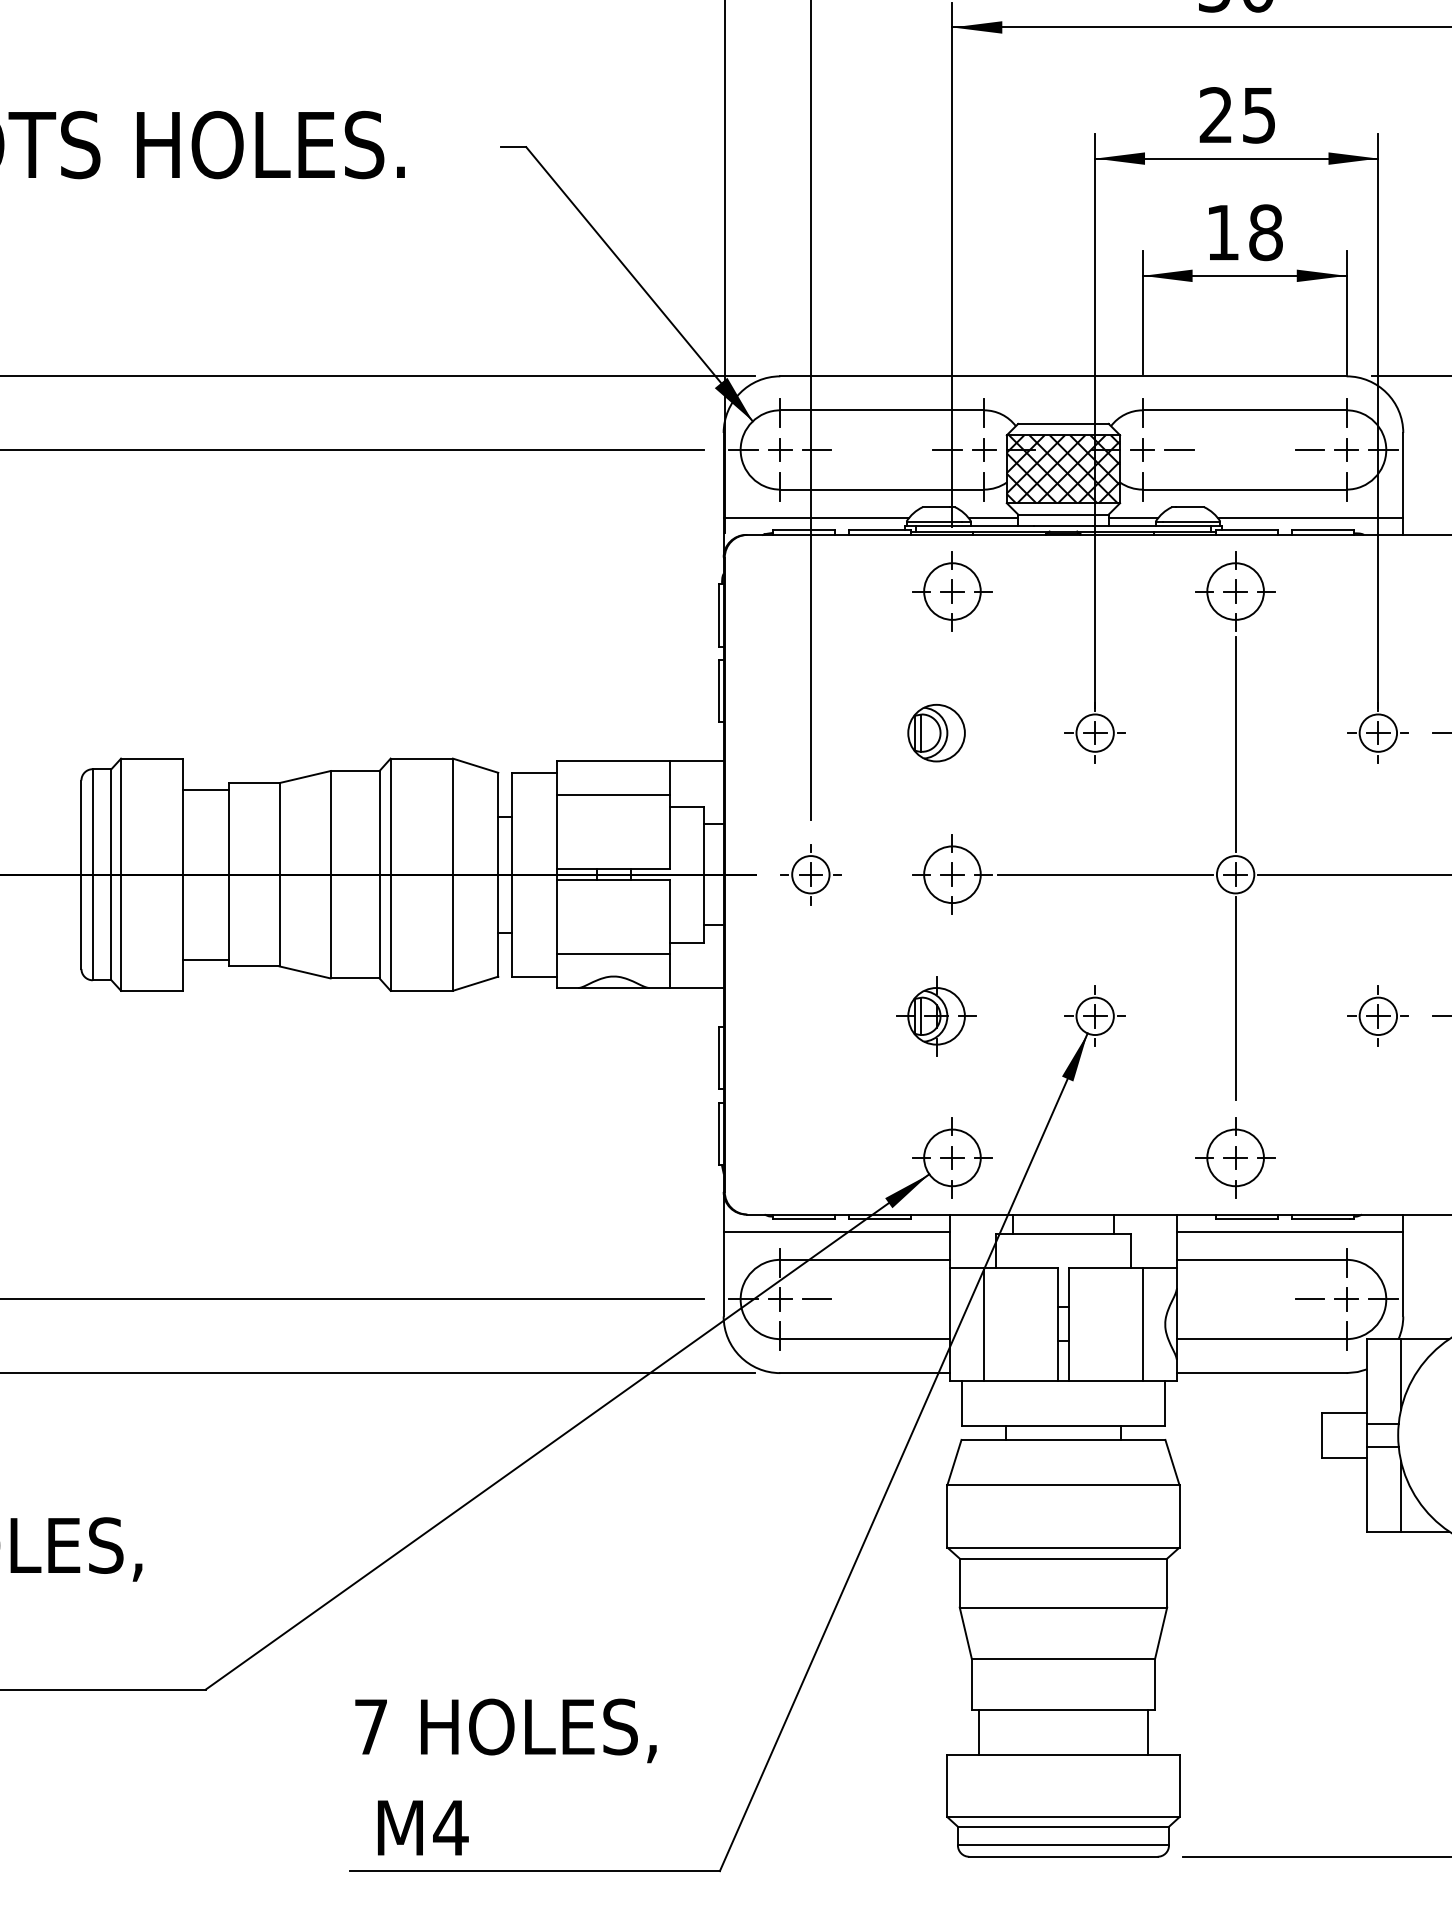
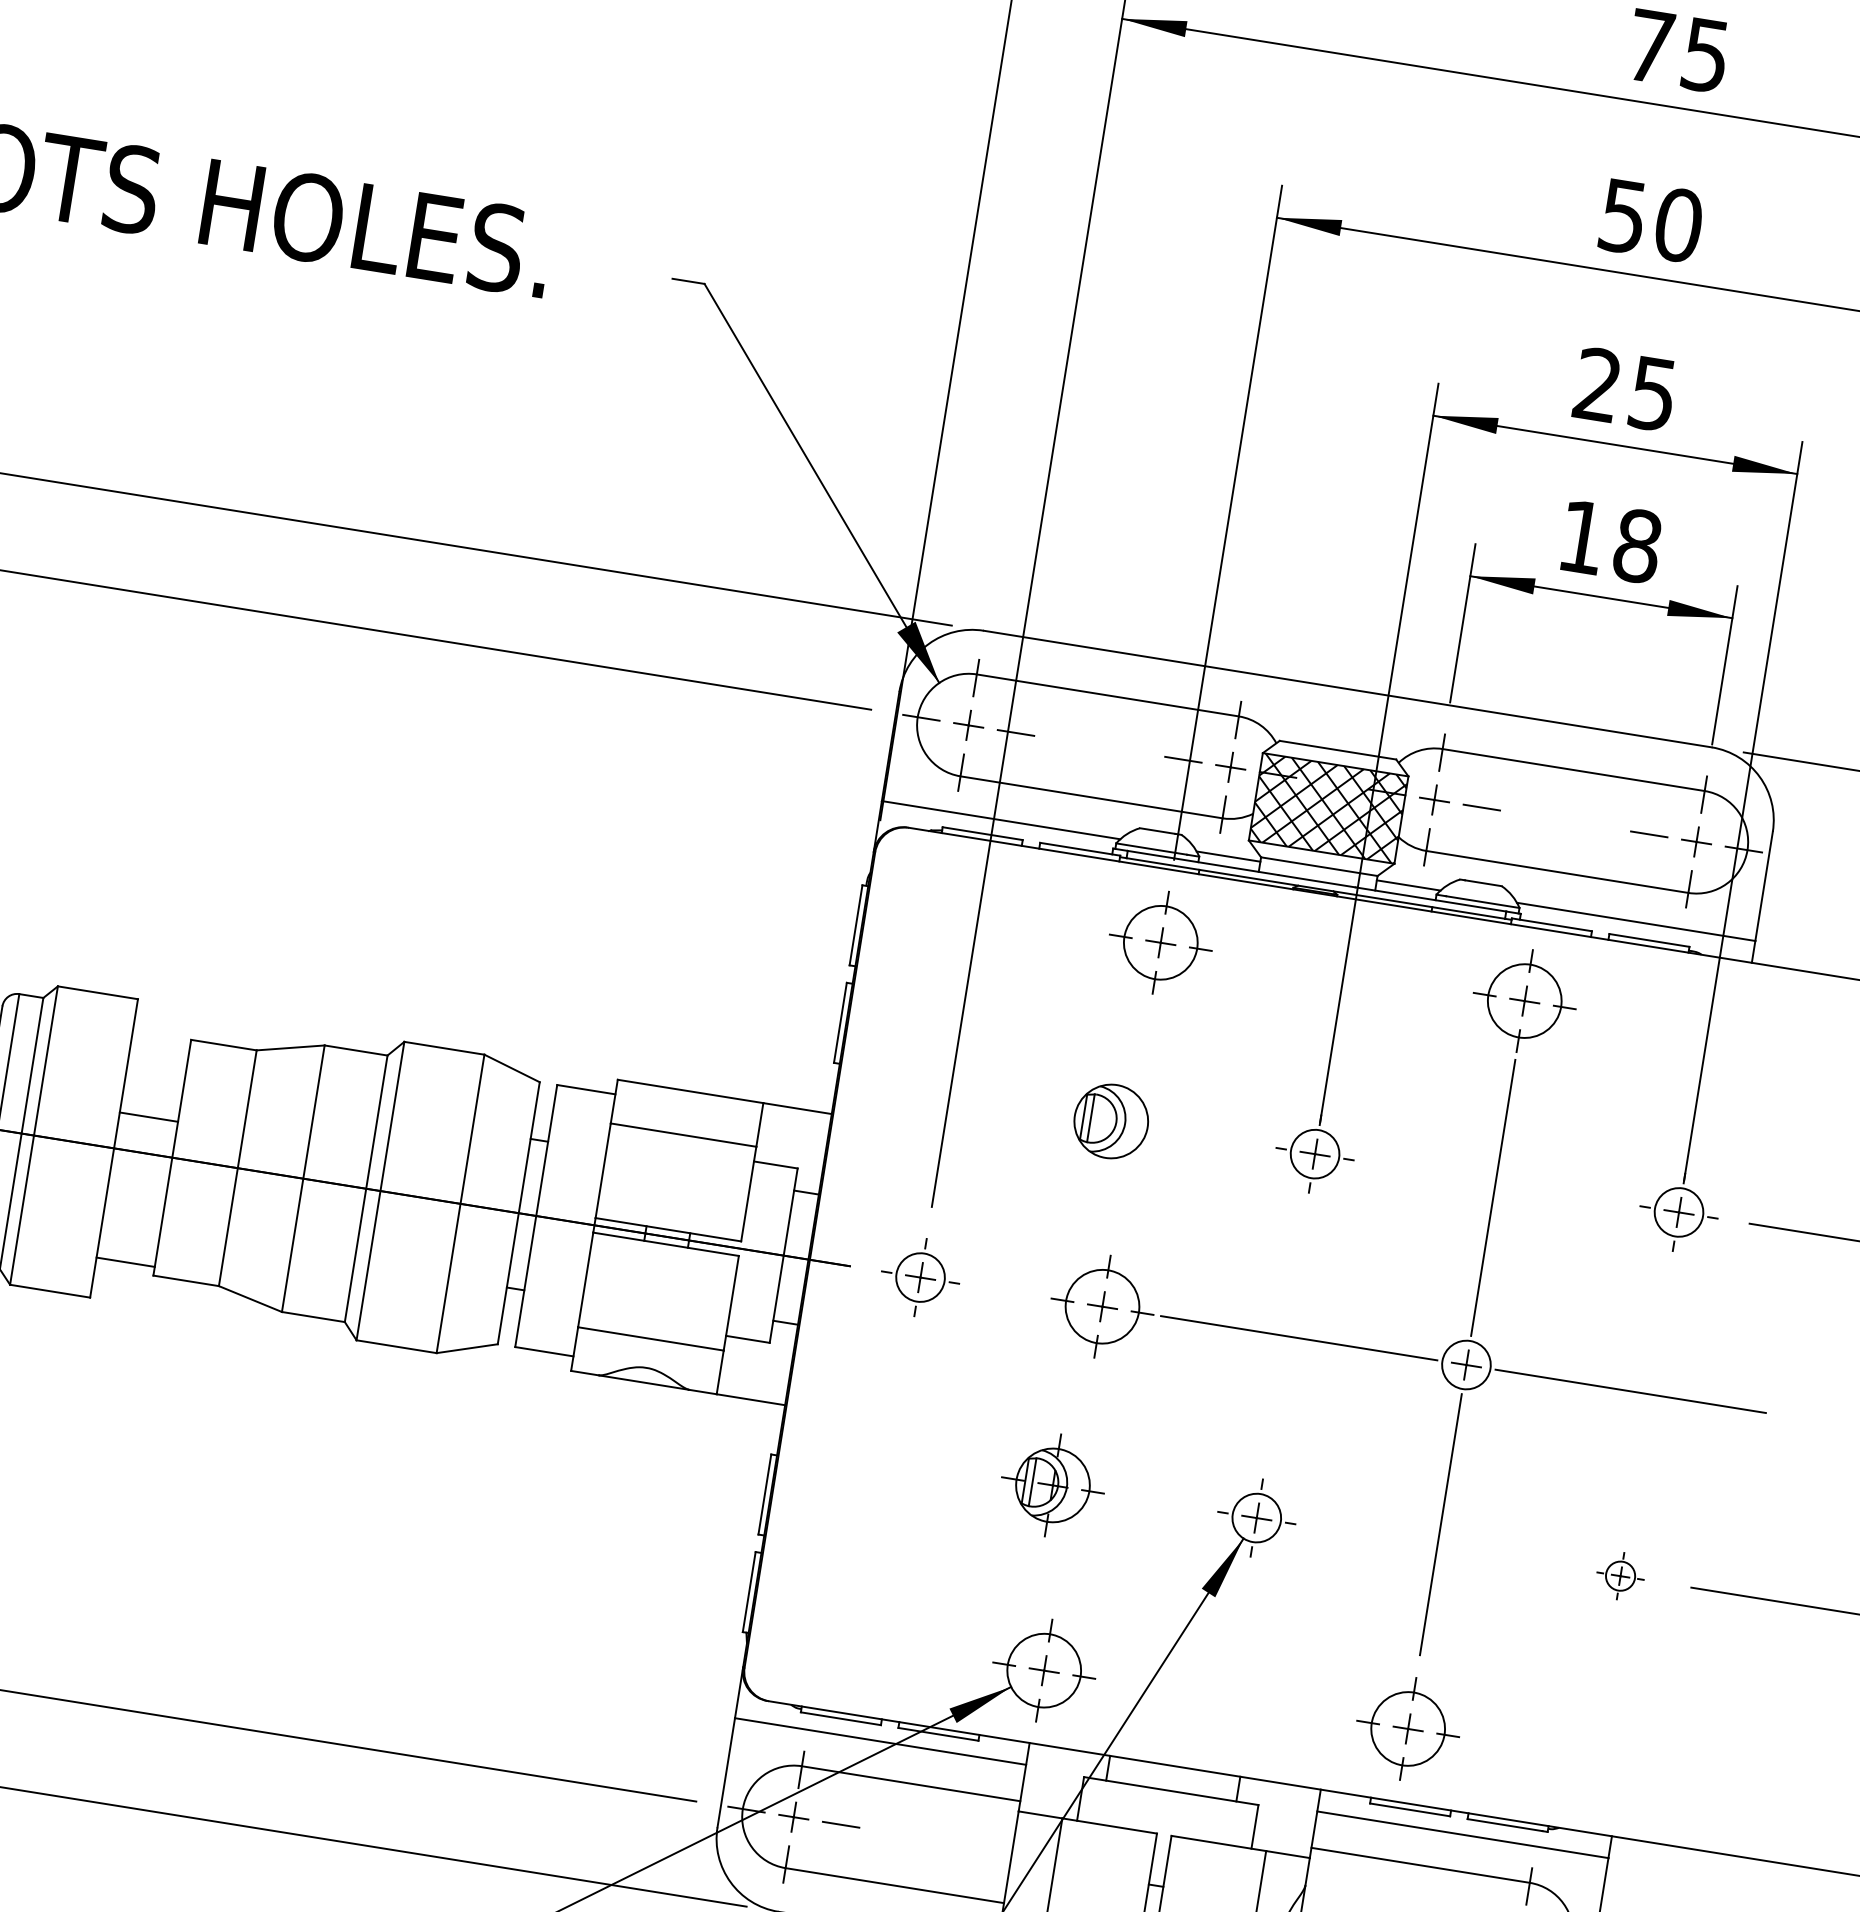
line: (205, 789) -> (148, 1116), moved
part: (1377, 1015) -> (1619, 1575), size x0.6

